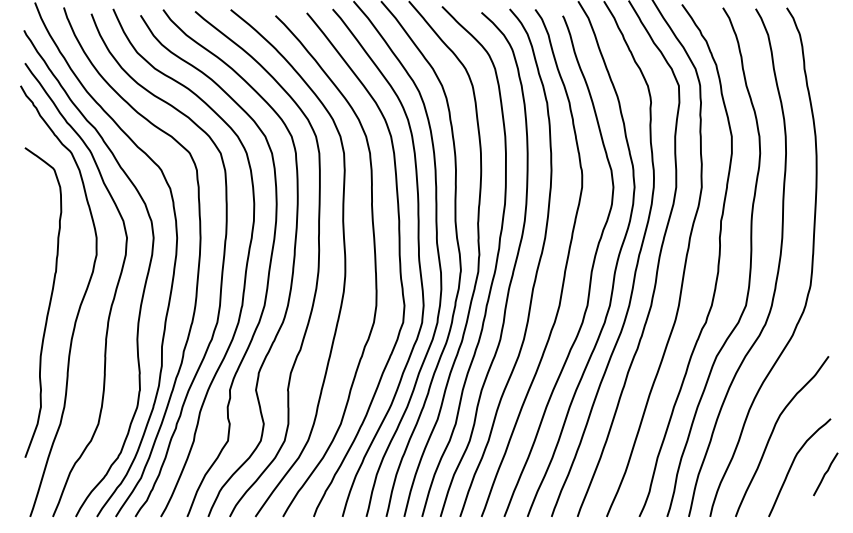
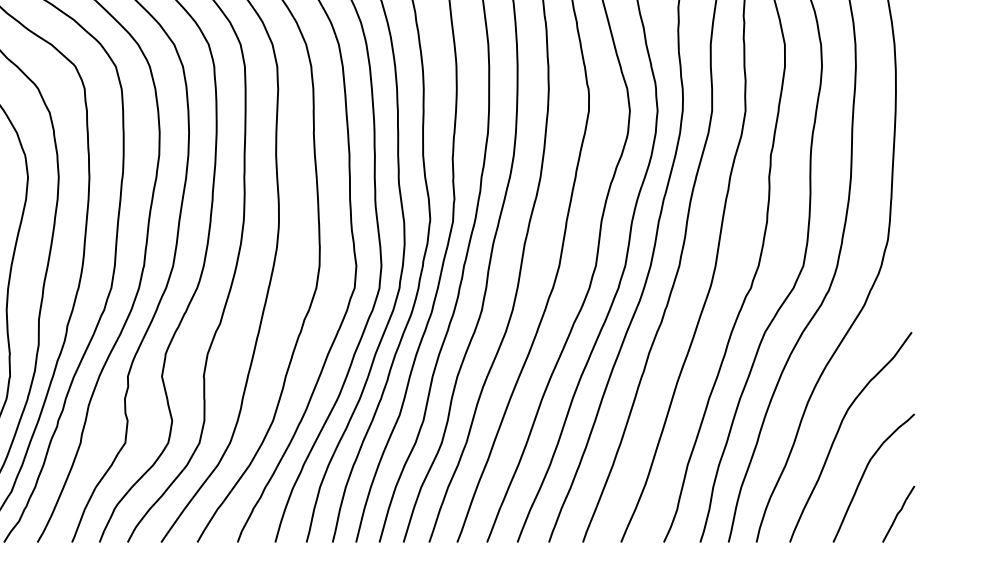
line: (825, 474) -> (898, 514), moved

